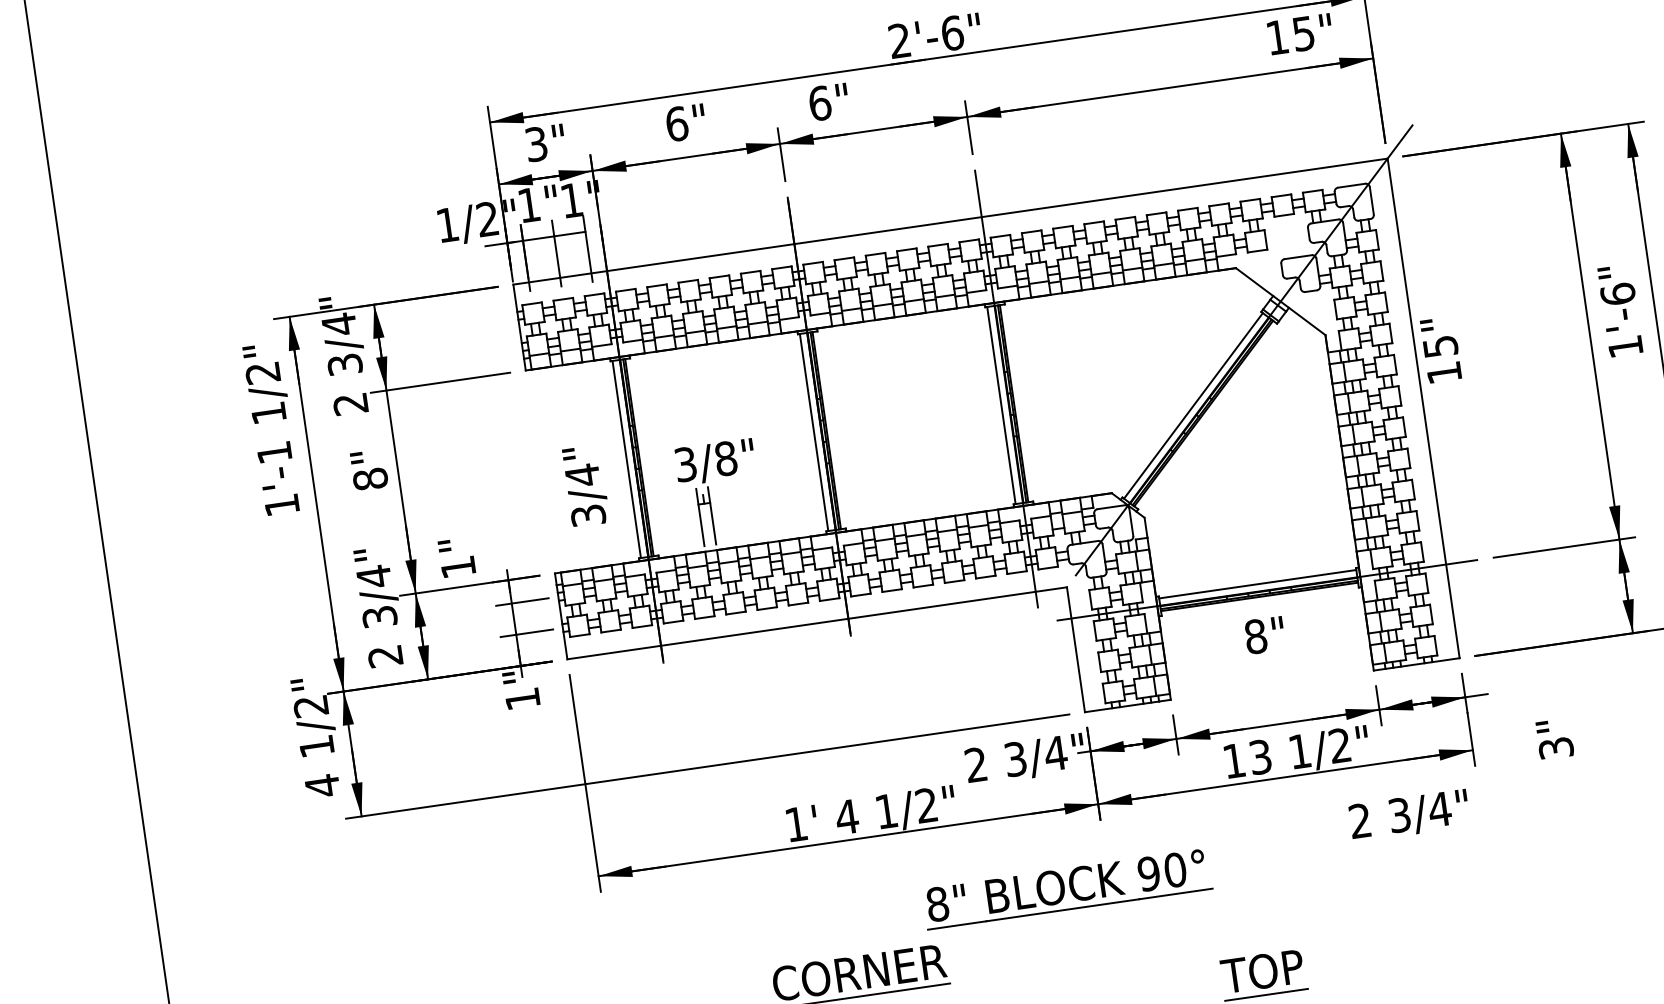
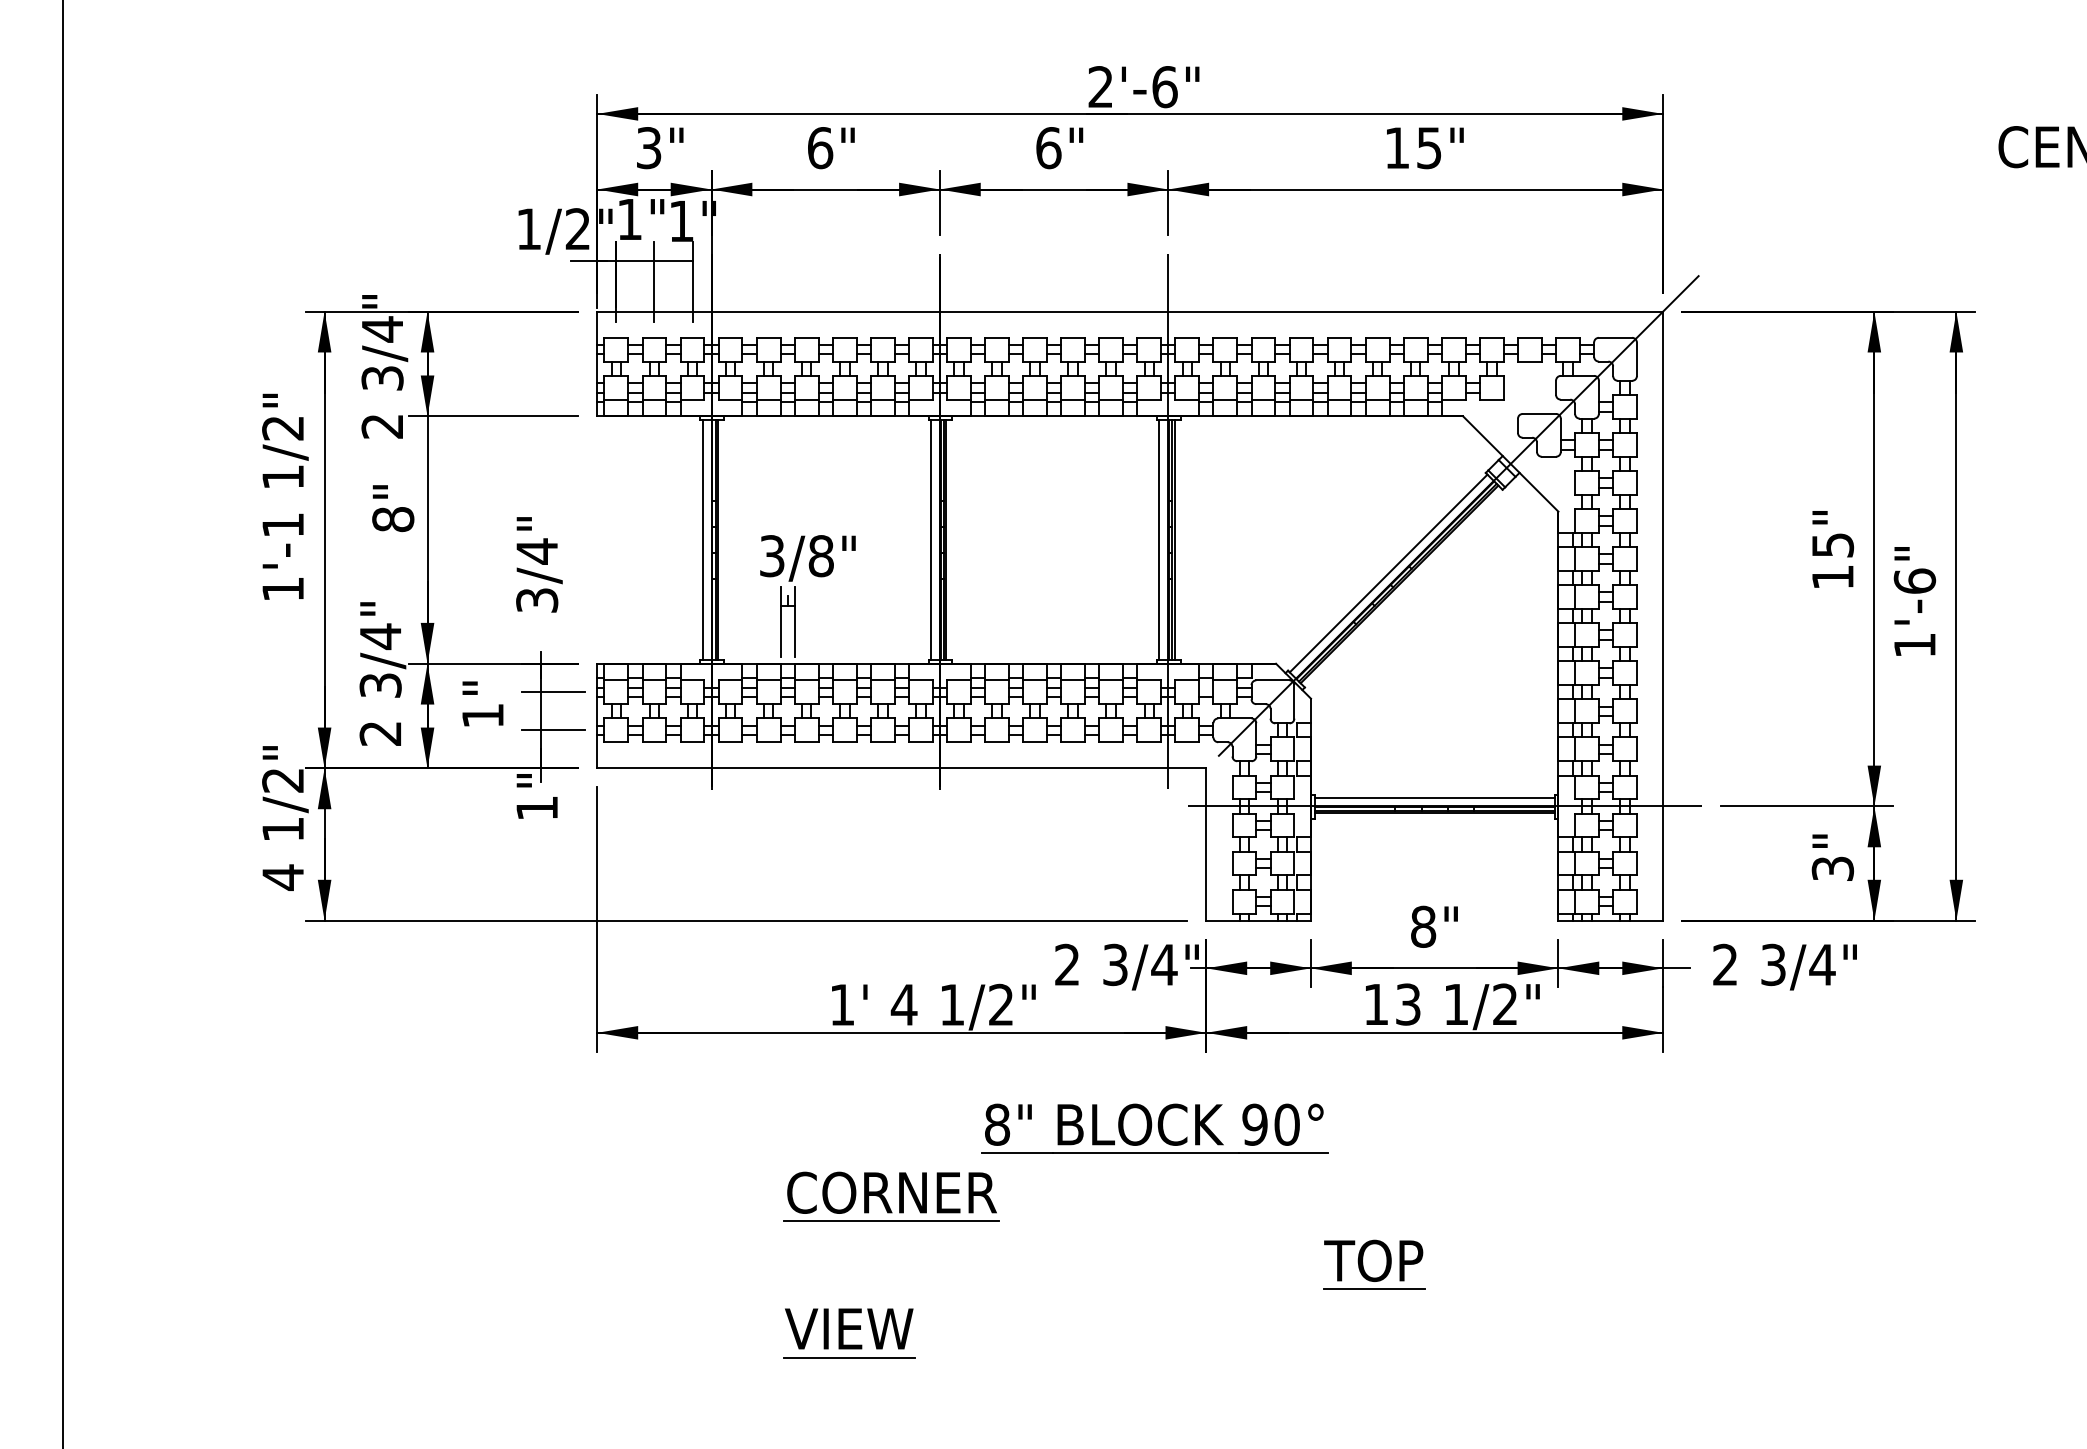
text: (1300, 34) -> (1425, 148), moved
text: (828, 102) -> (1059, 148), moved
text: (1620, 310) -> (1914, 601), moved
text: (1440, 350) -> (1832, 549), moved
text: (273, 428) -> (285, 496), moved
text: (586, 485) -> (539, 564), moved
text: (456, 557) -> (482, 703), moved
text: (1264, 635) -> (1434, 926), moved
text: (1554, 739) -> (1832, 857), moved
text: (1408, 815) -> (1784, 966), moved

